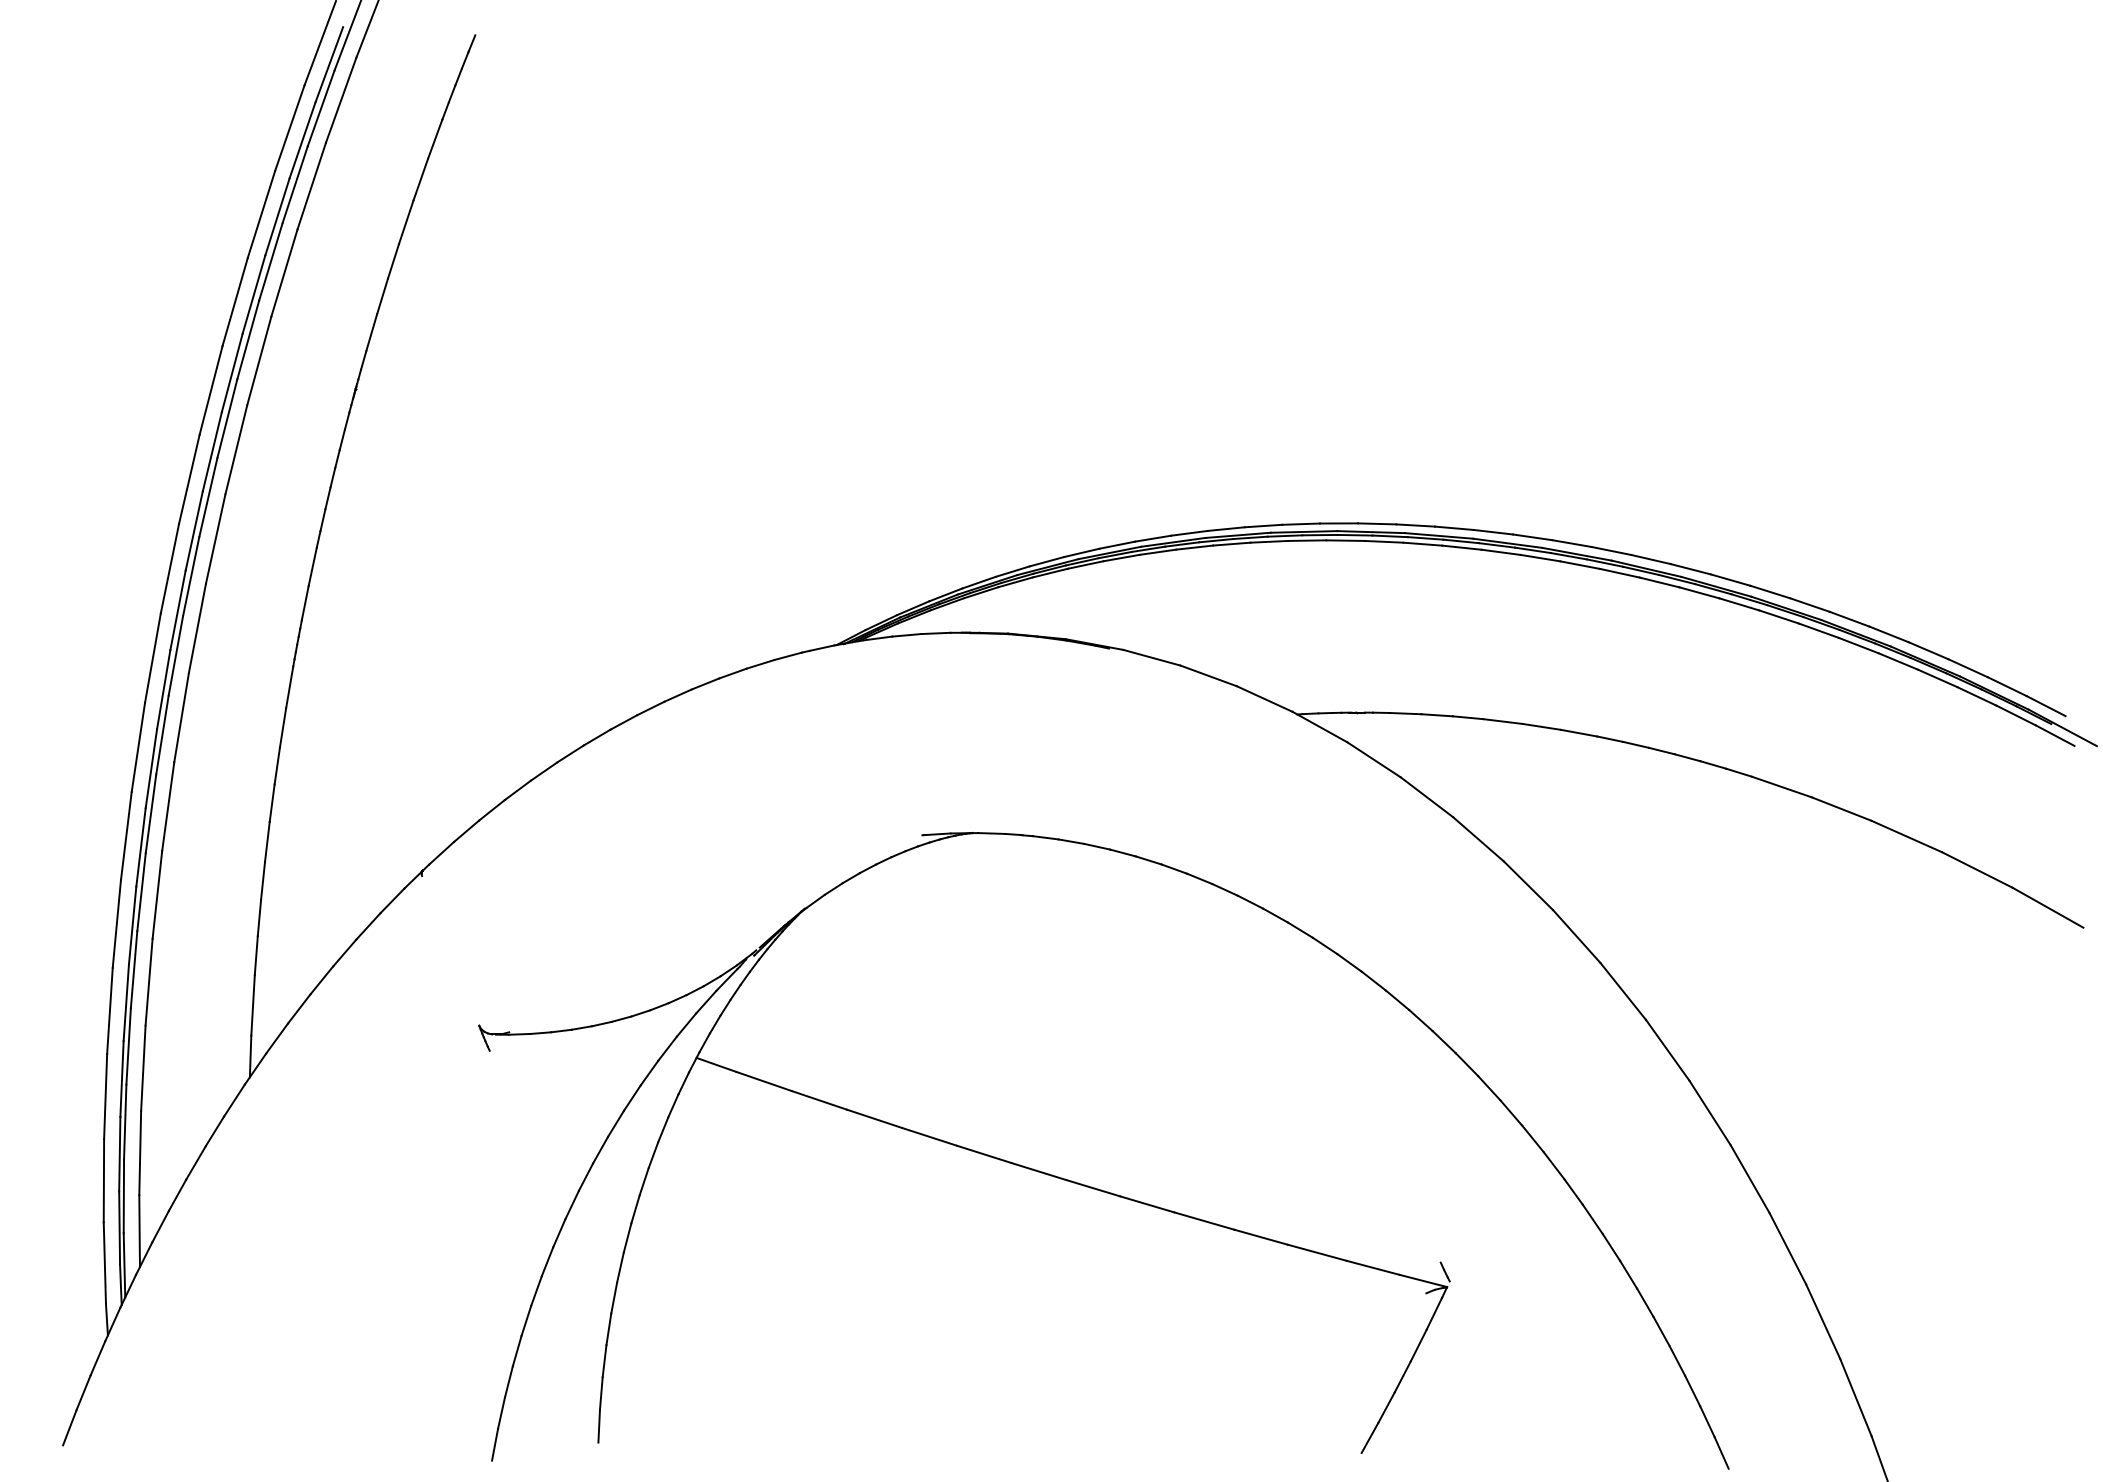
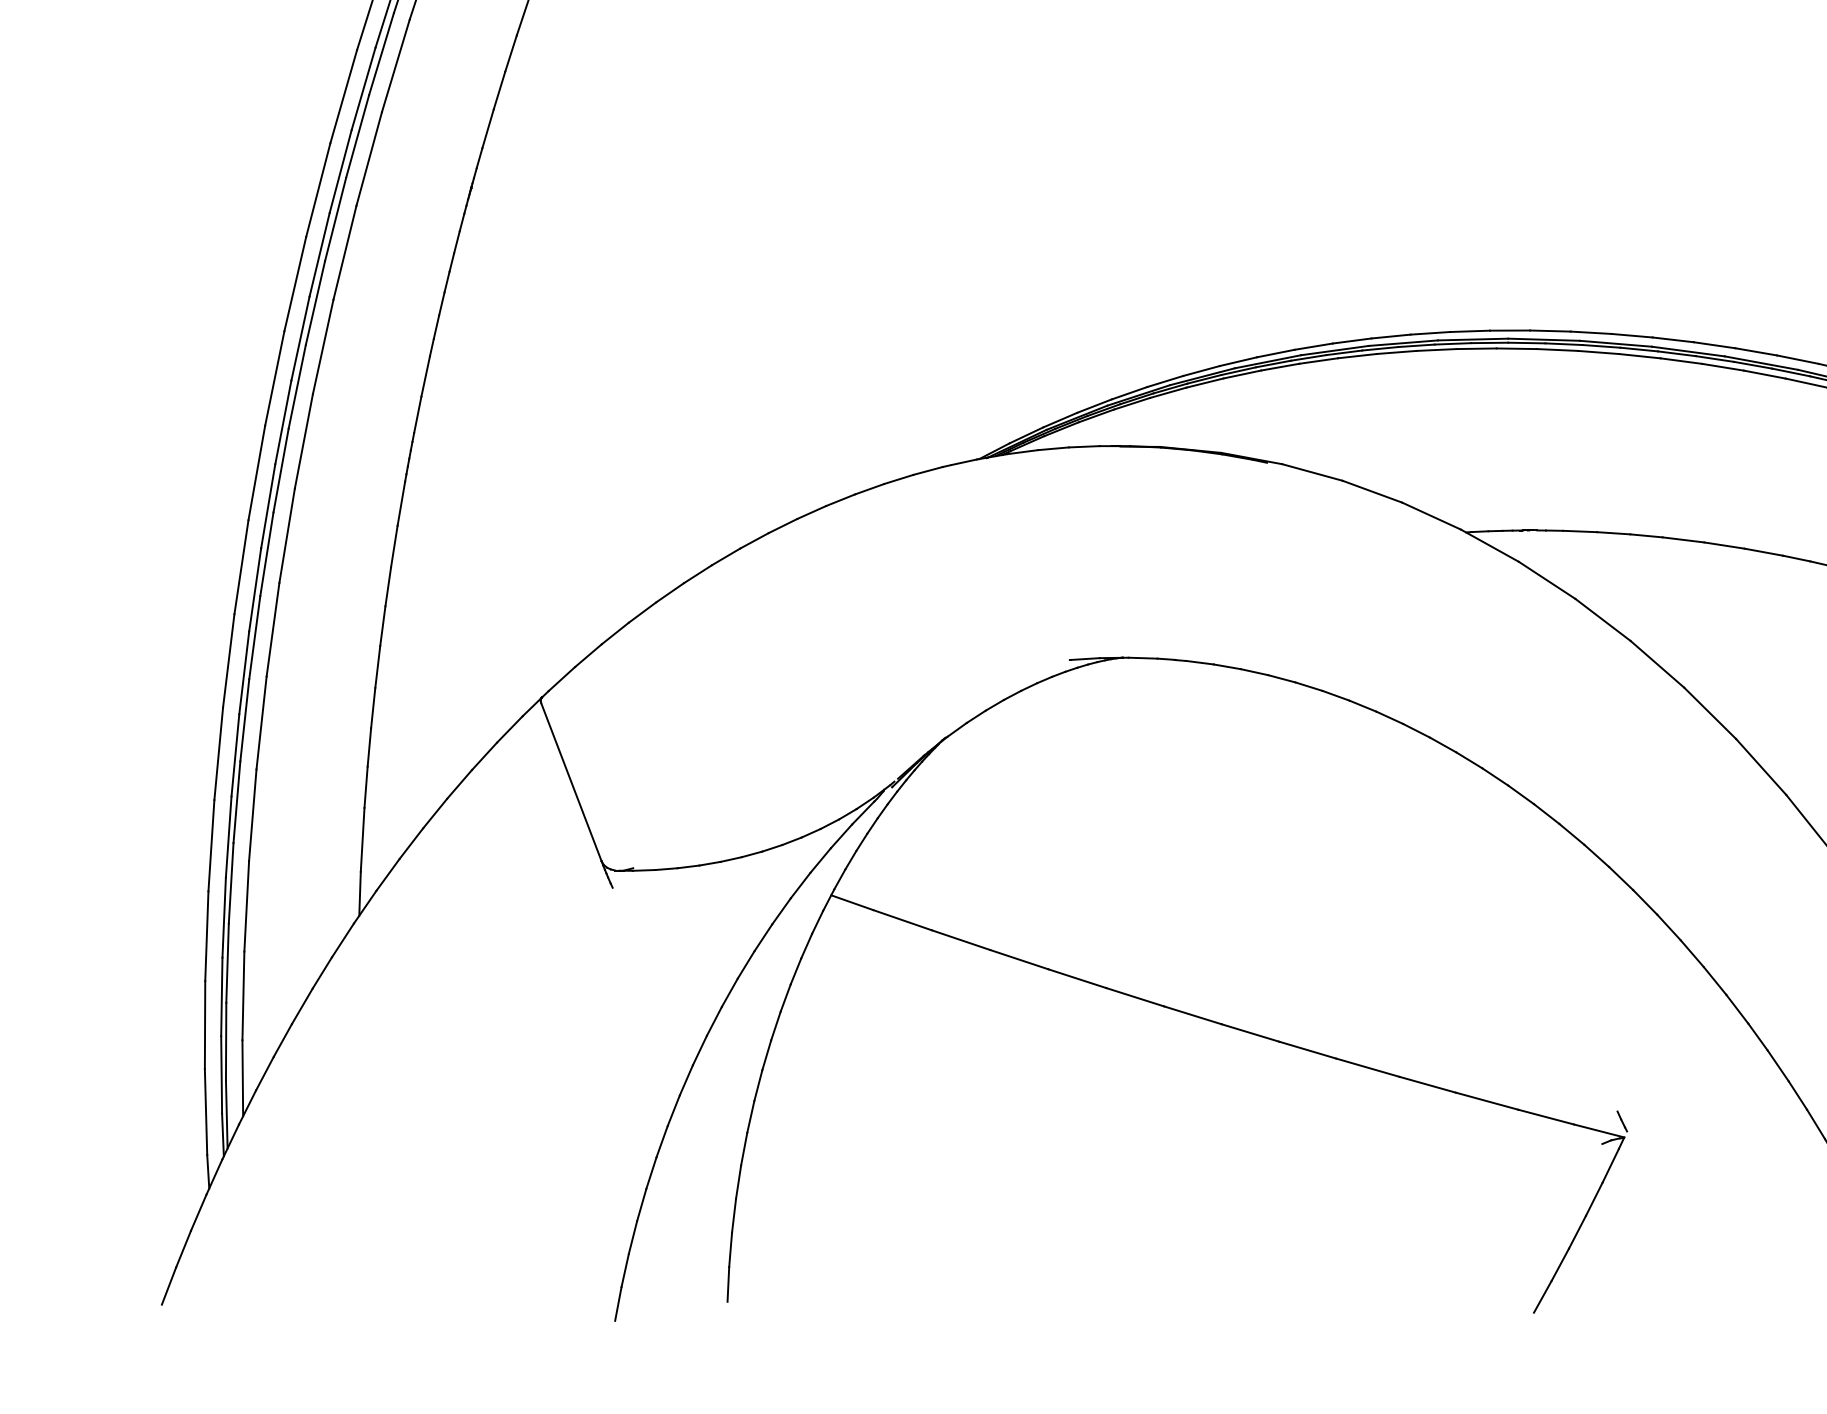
line: (450, 950) -> (571, 781), added

